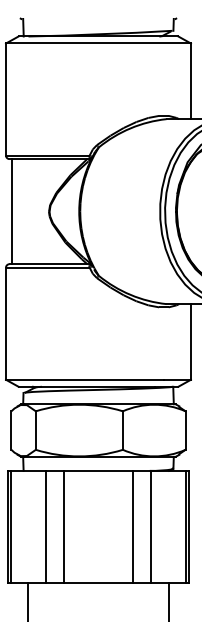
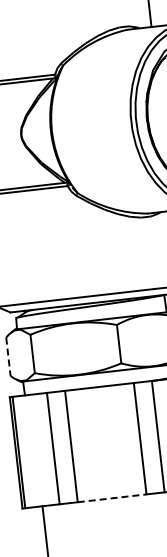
line: (11, 431) -> (8, 357), solid -> dashed
line: (98, 582) -> (112, 497), solid -> dashed

